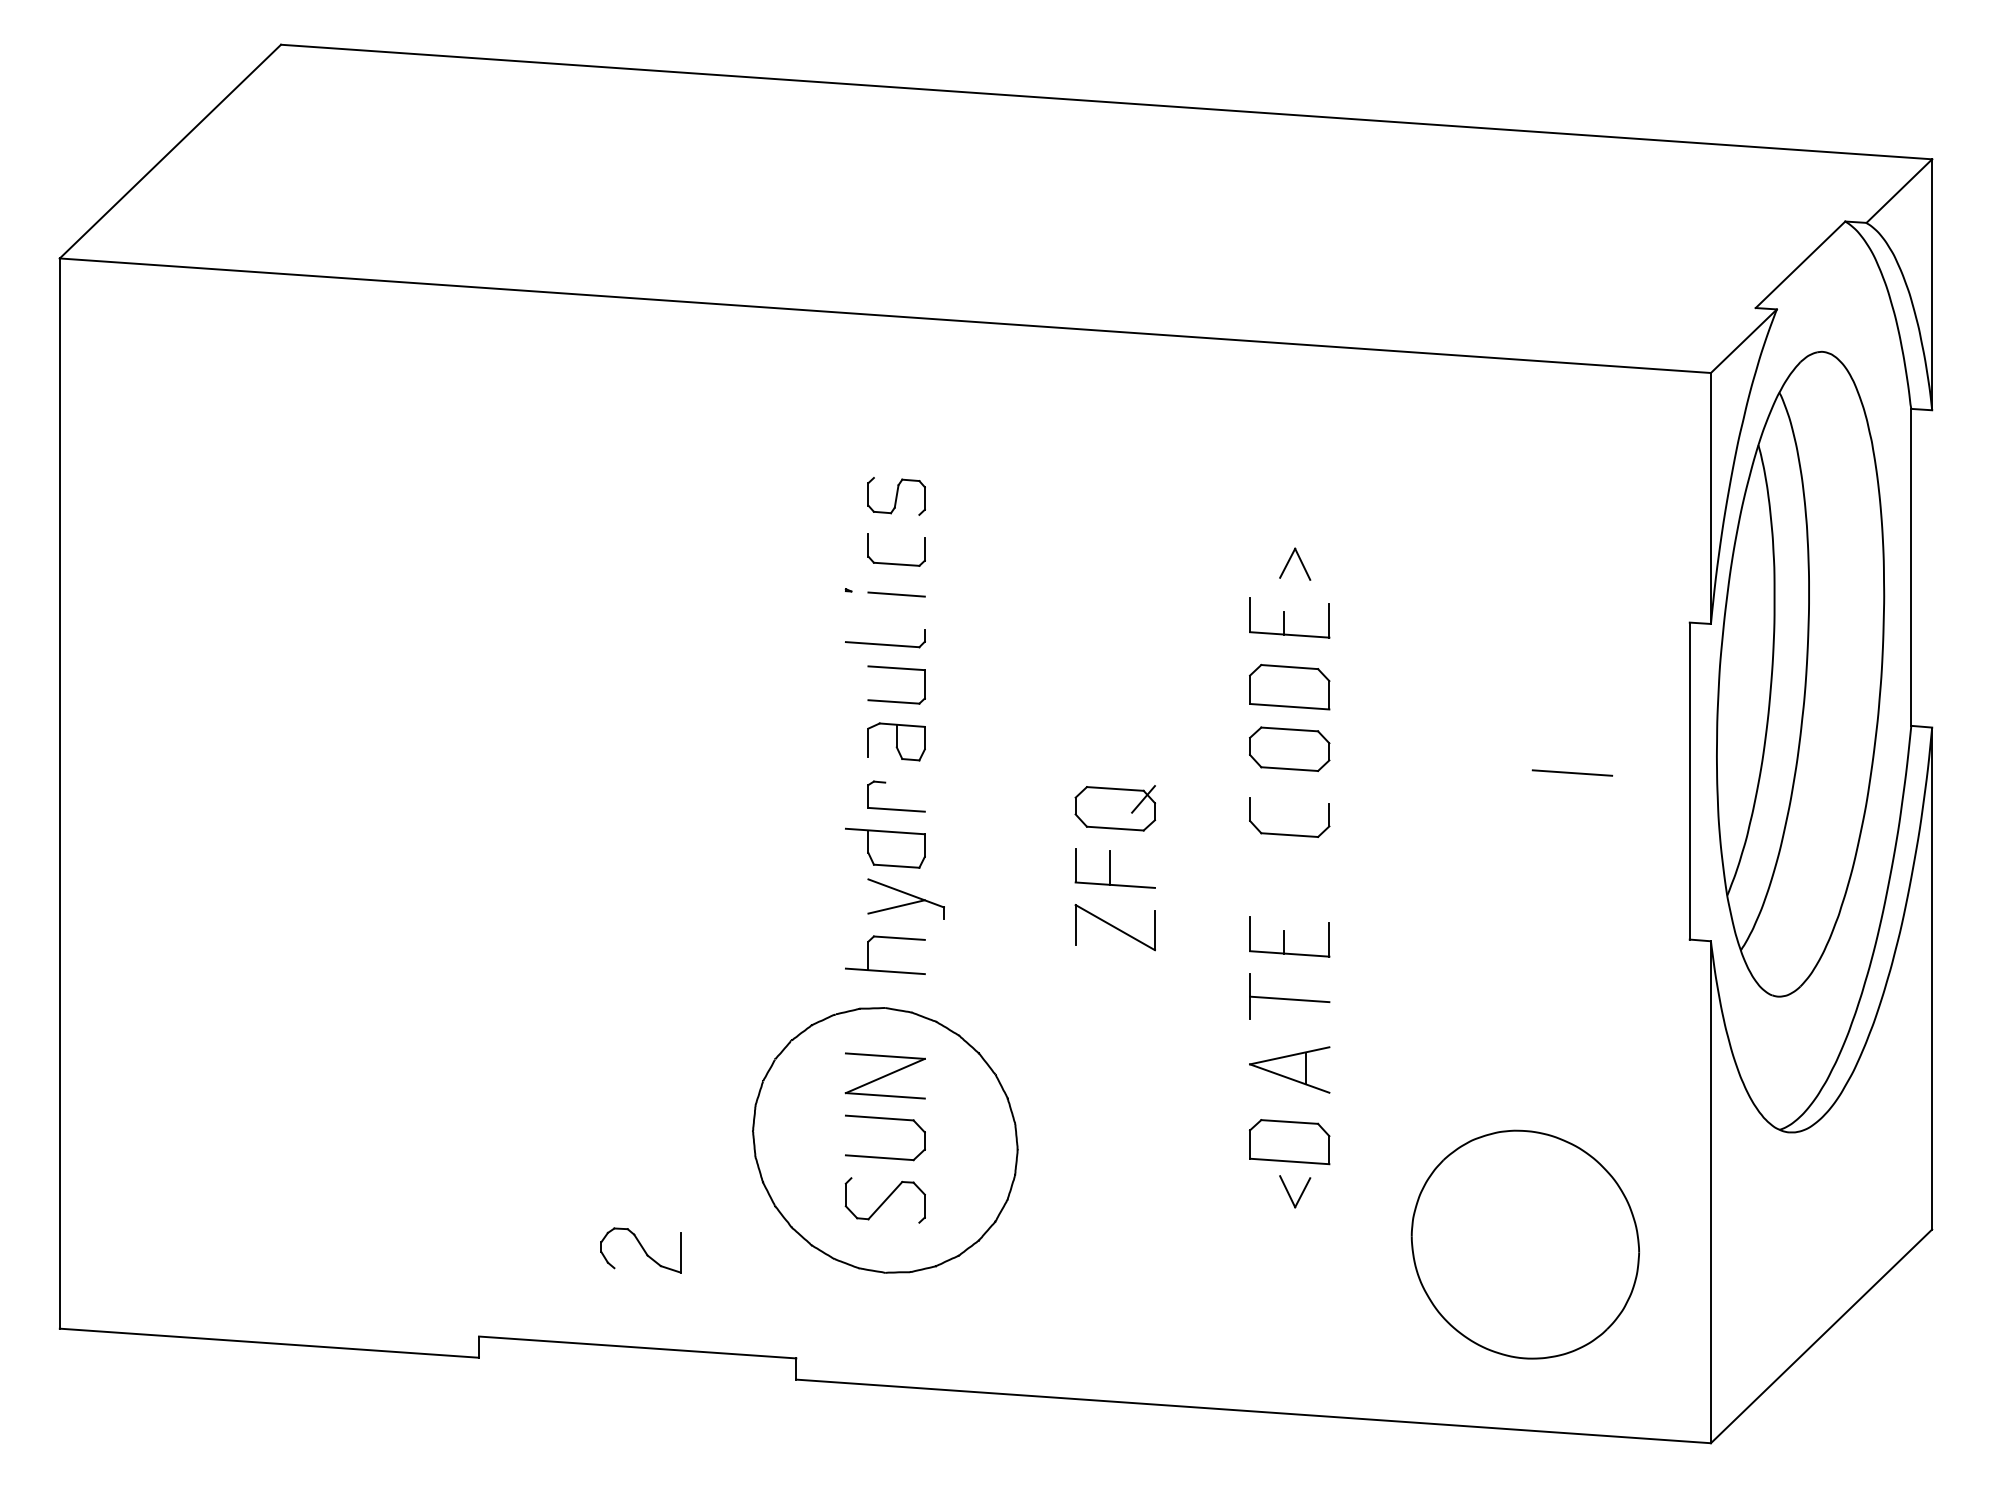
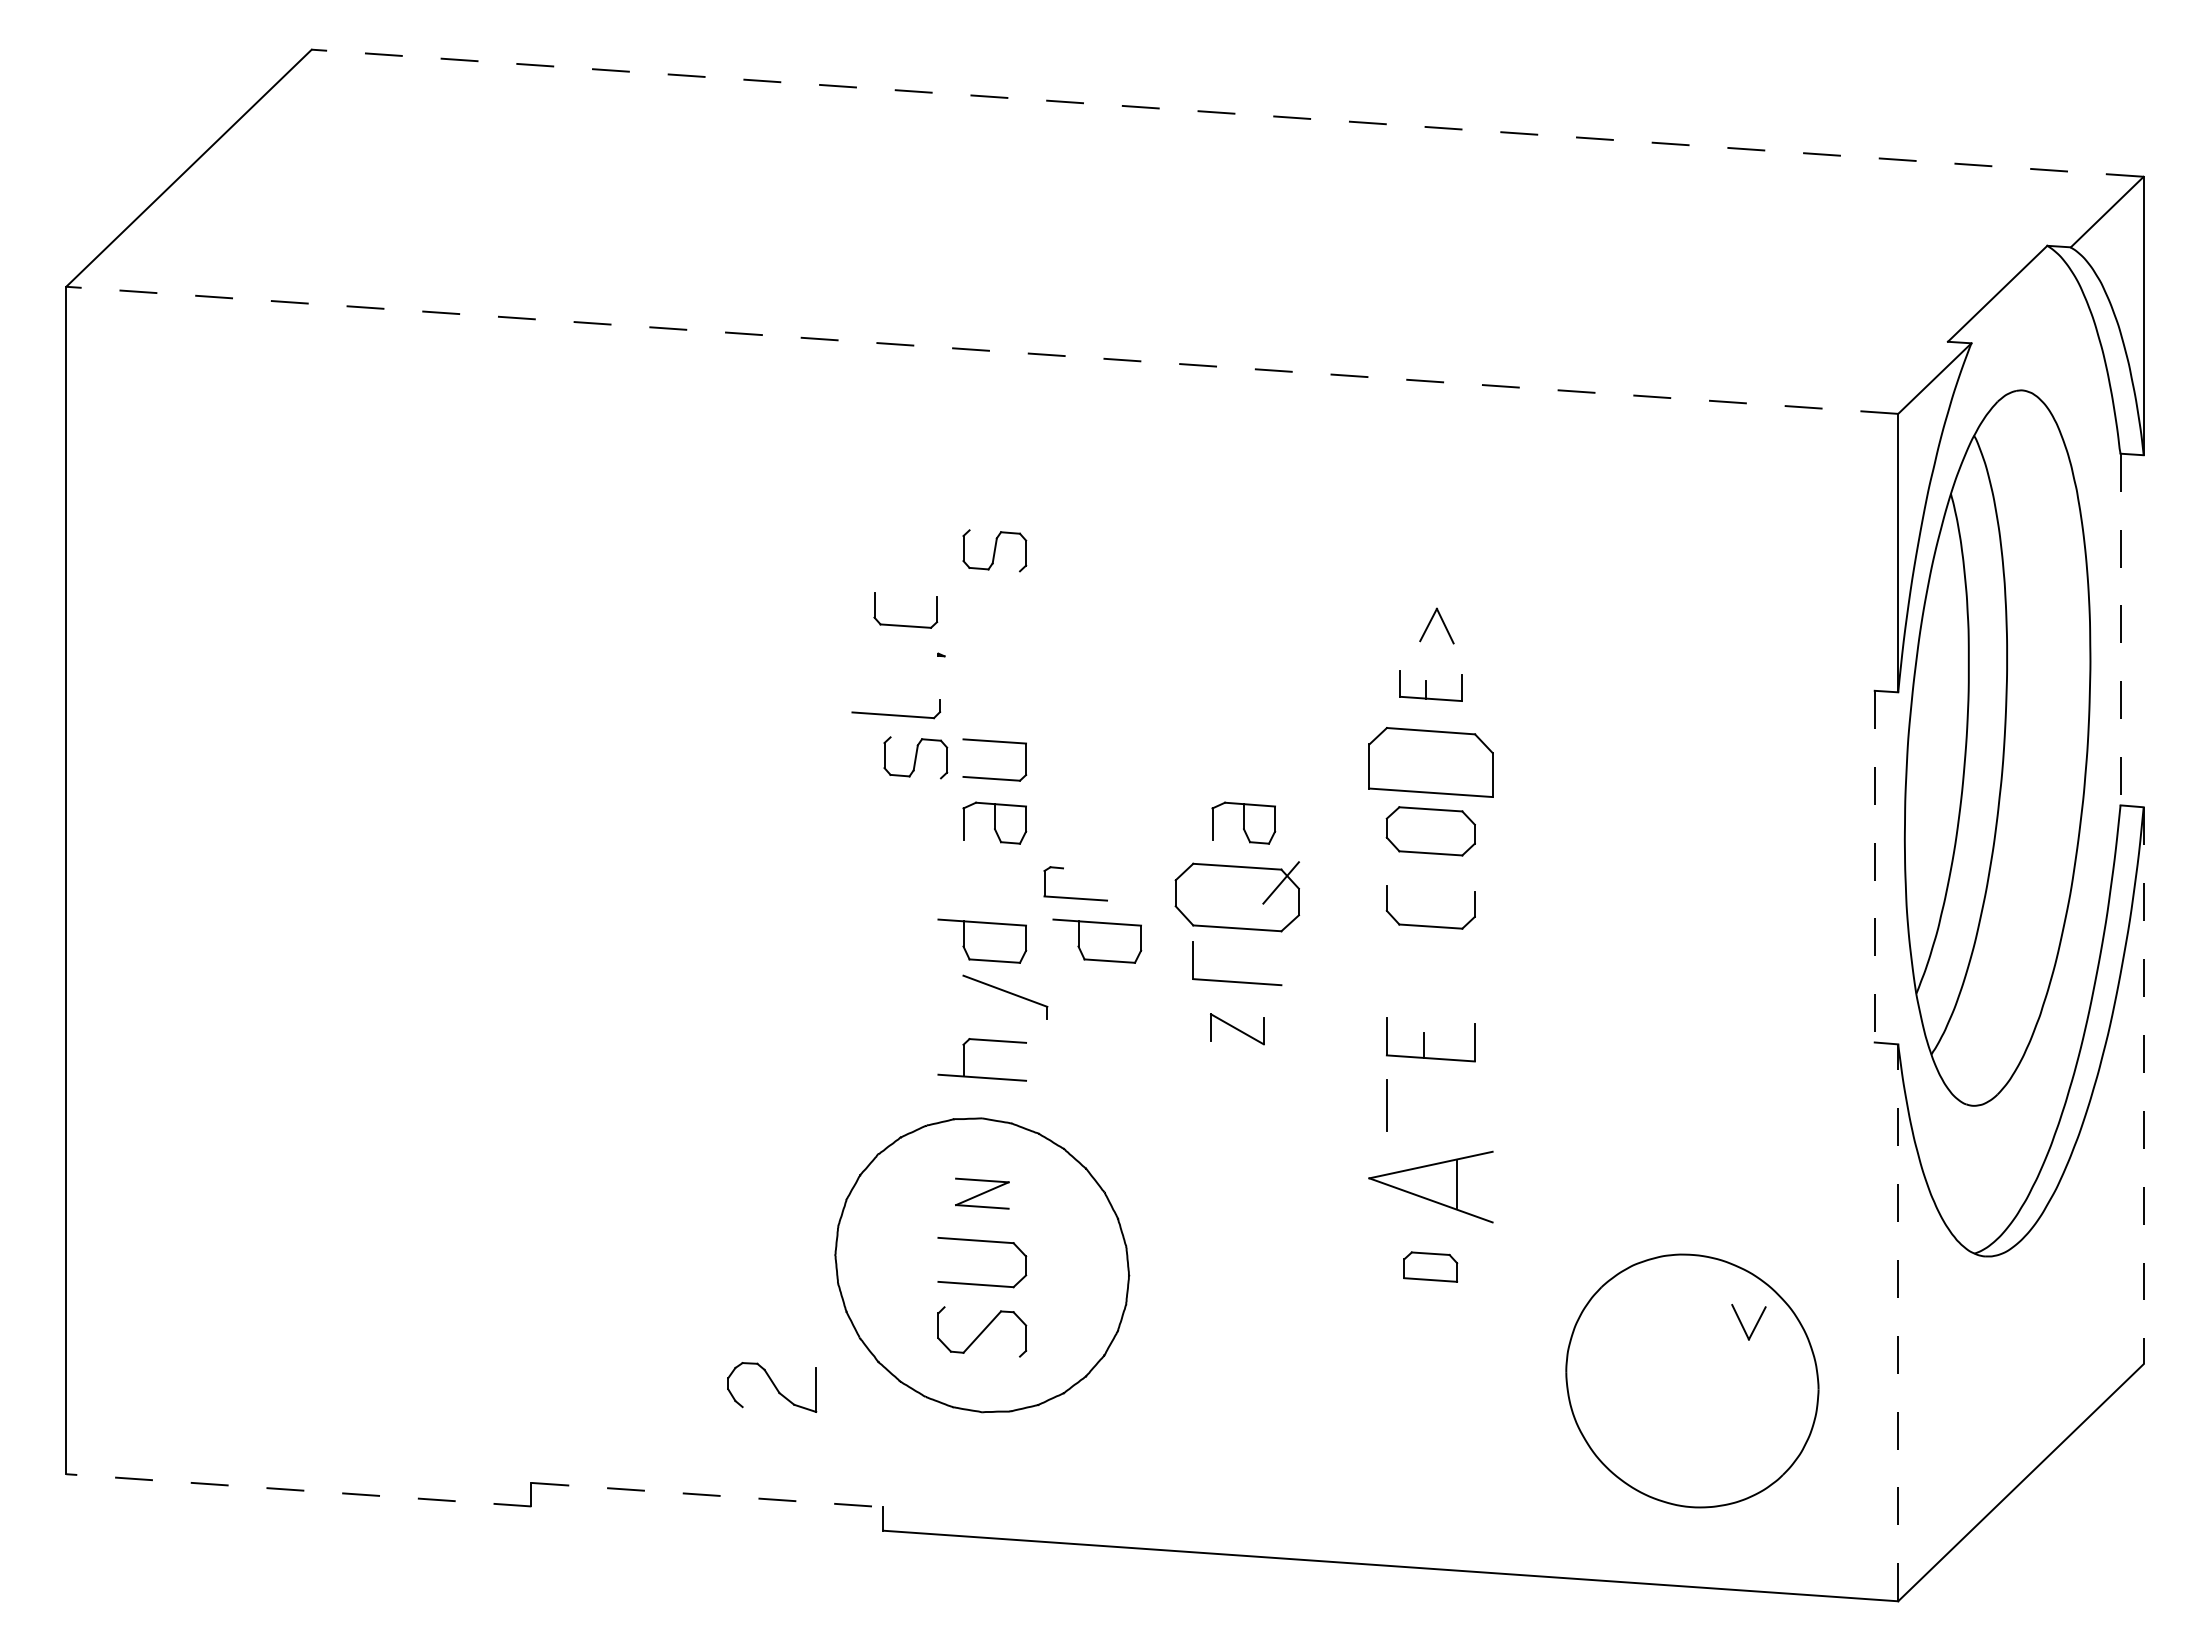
line: (1106, 102) -> (1227, 113), solid -> dashed
line: (884, 315) -> (981, 350), solid -> dashed
part: (891, 562) -> (900, 624), moved
line: (1911, 567) -> (2120, 629), solid -> dashed
line: (896, 594) -> (994, 659), removed
part: (1289, 617) -> (1430, 685), size x0.7
part: (885, 639) -> (896, 709), moved
part: (825, 682) -> (915, 757), added
part: (1289, 687) -> (1430, 762), size x1.4
part: (1120, 741) -> (1243, 822), added
line: (1572, 772) -> (1744, 857), removed
line: (1689, 780) -> (1874, 866), solid -> dashed
part: (1115, 807) -> (1237, 896), size x1.4
part: (896, 808) -> (1075, 897), moved
part: (989, 847) -> (1097, 940), added
line: (1109, 867) -> (1230, 962), removed
line: (896, 906) -> (994, 1005), removed
part: (1115, 927) -> (1237, 1029), size x0.6
line: (1932, 979) -> (2143, 1086), solid -> dashed
line: (1289, 999) -> (1430, 1108), removed
part: (1289, 1070) -> (1430, 1187), size x1.4
part: (885, 1075) -> (982, 1193), size x0.6
part: (1289, 1141) -> (1430, 1266), size x0.6
part: (1294, 1191) -> (1748, 1322), moved
line: (1711, 1191) -> (1898, 1322), solid -> dashed
part: (641, 1250) -> (772, 1387), moved
line: (269, 1343) -> (298, 1490), solid -> dashed
line: (637, 1347) -> (707, 1495), solid -> dashed

